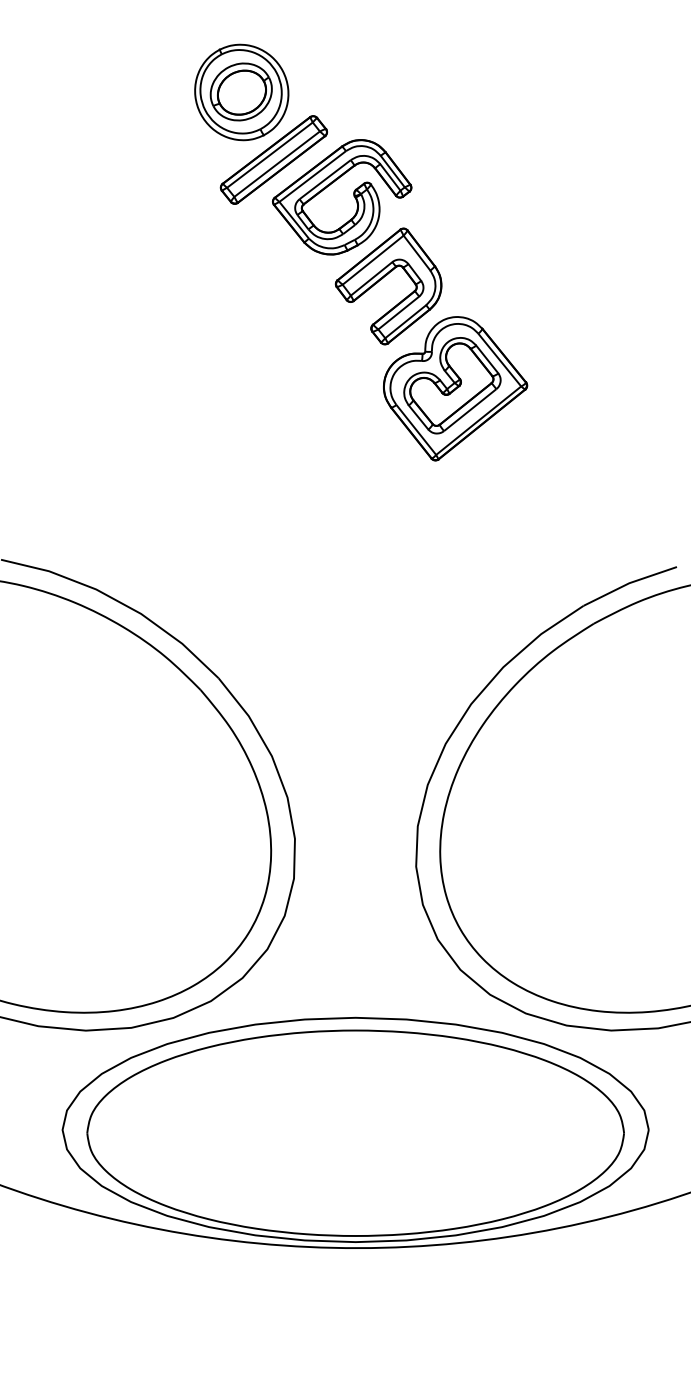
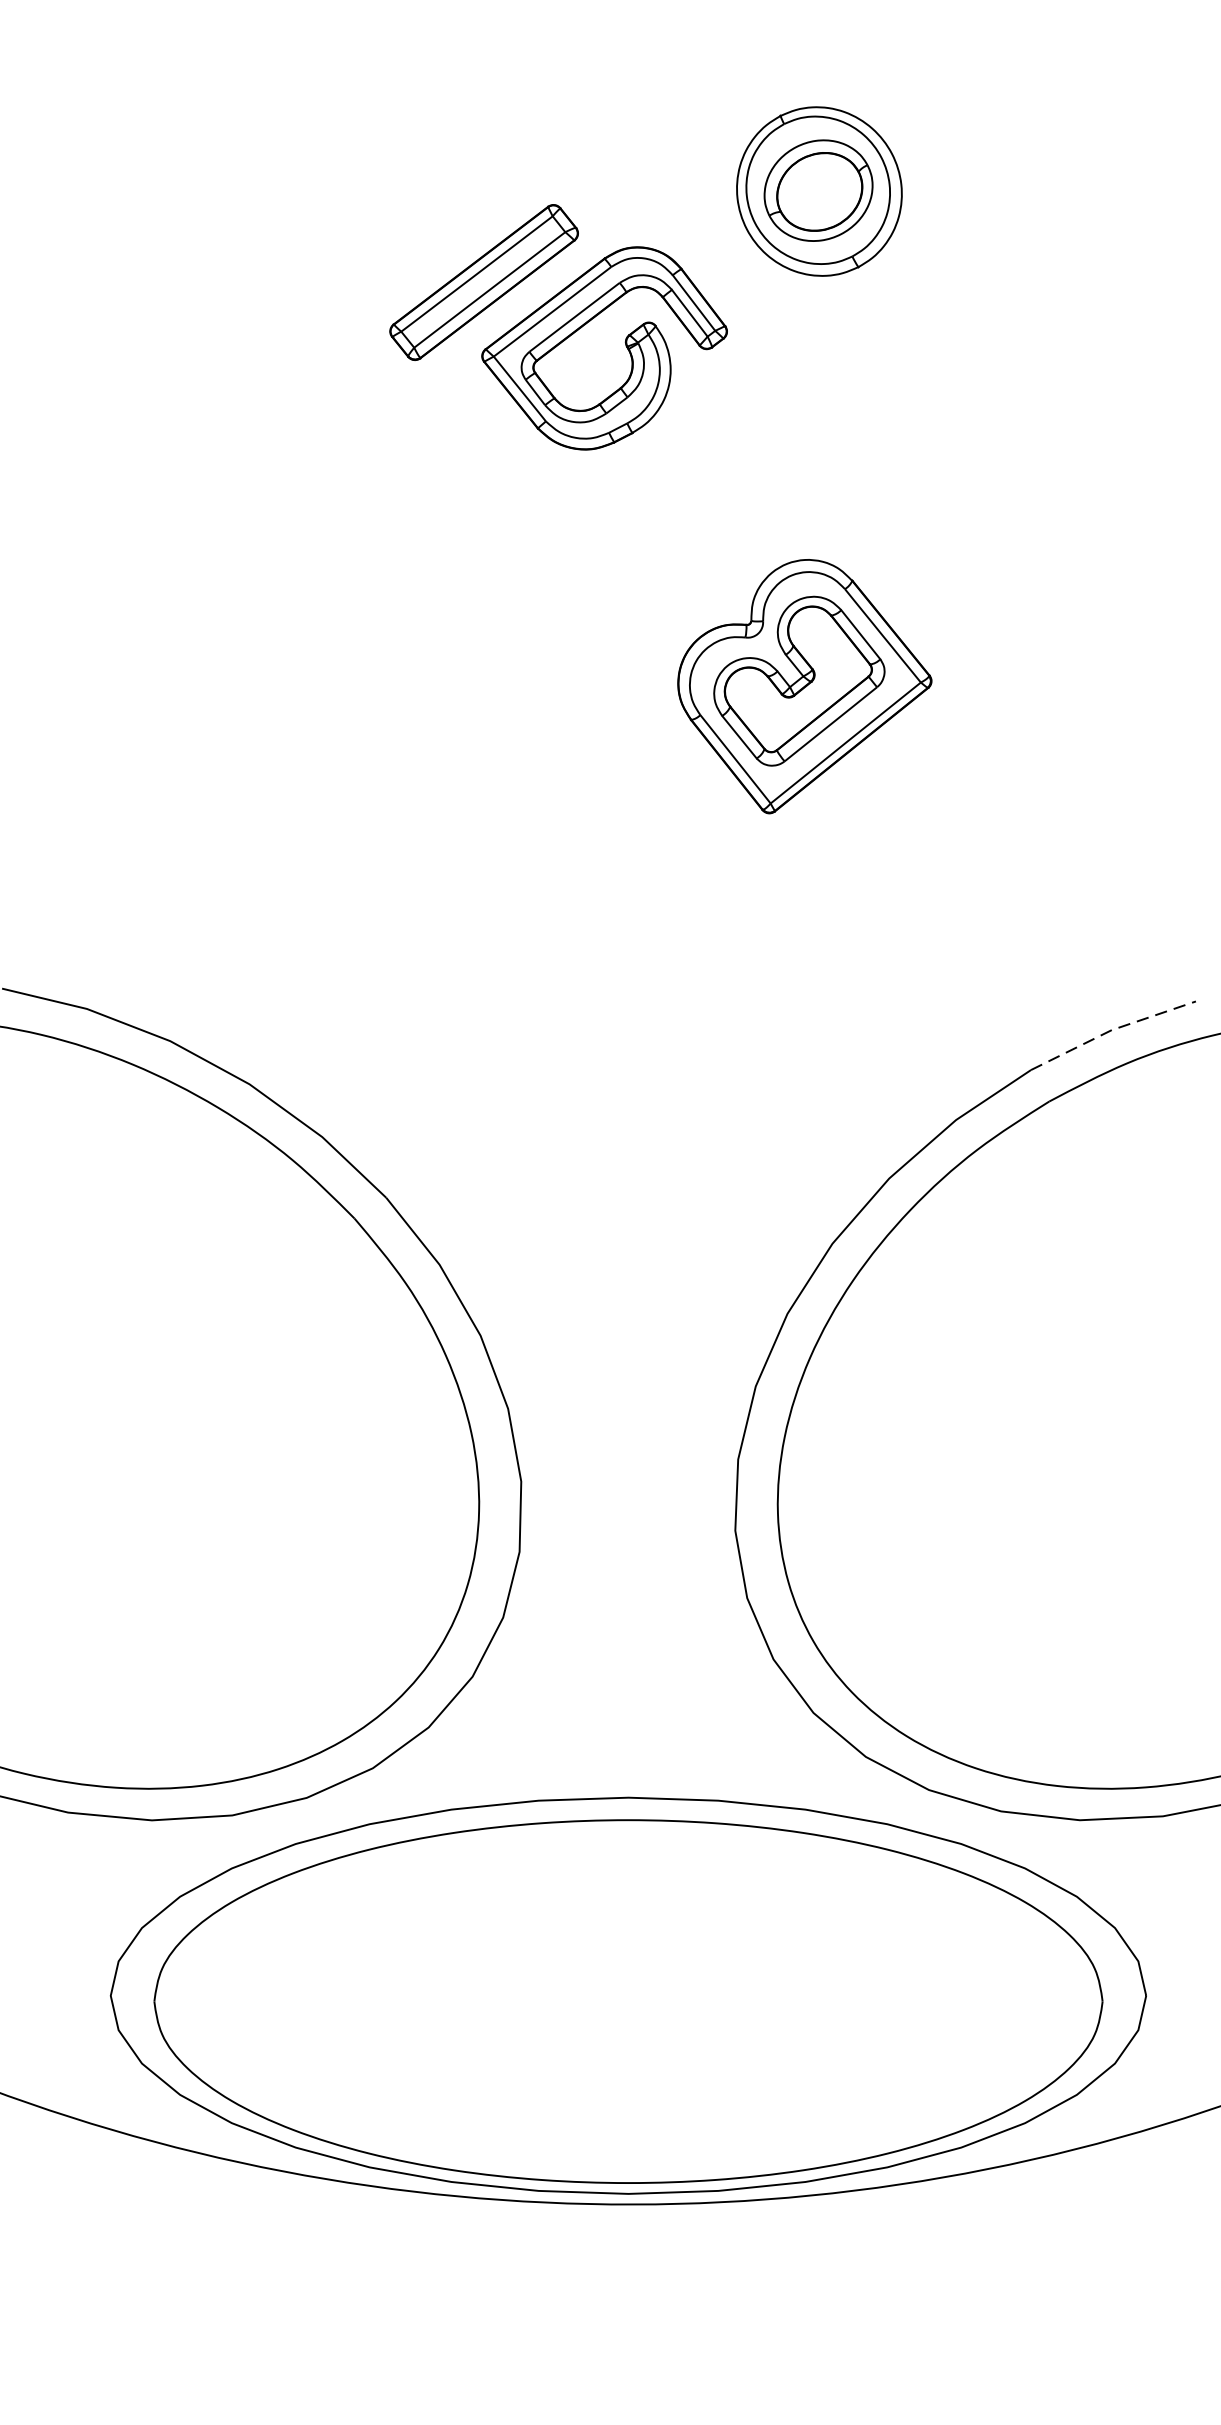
part: (241, 92) -> (818, 191), moved
part: (382, 279) -> (675, 493), removed
line: (629, 583) -> (1112, 1030), solid -> dashed

